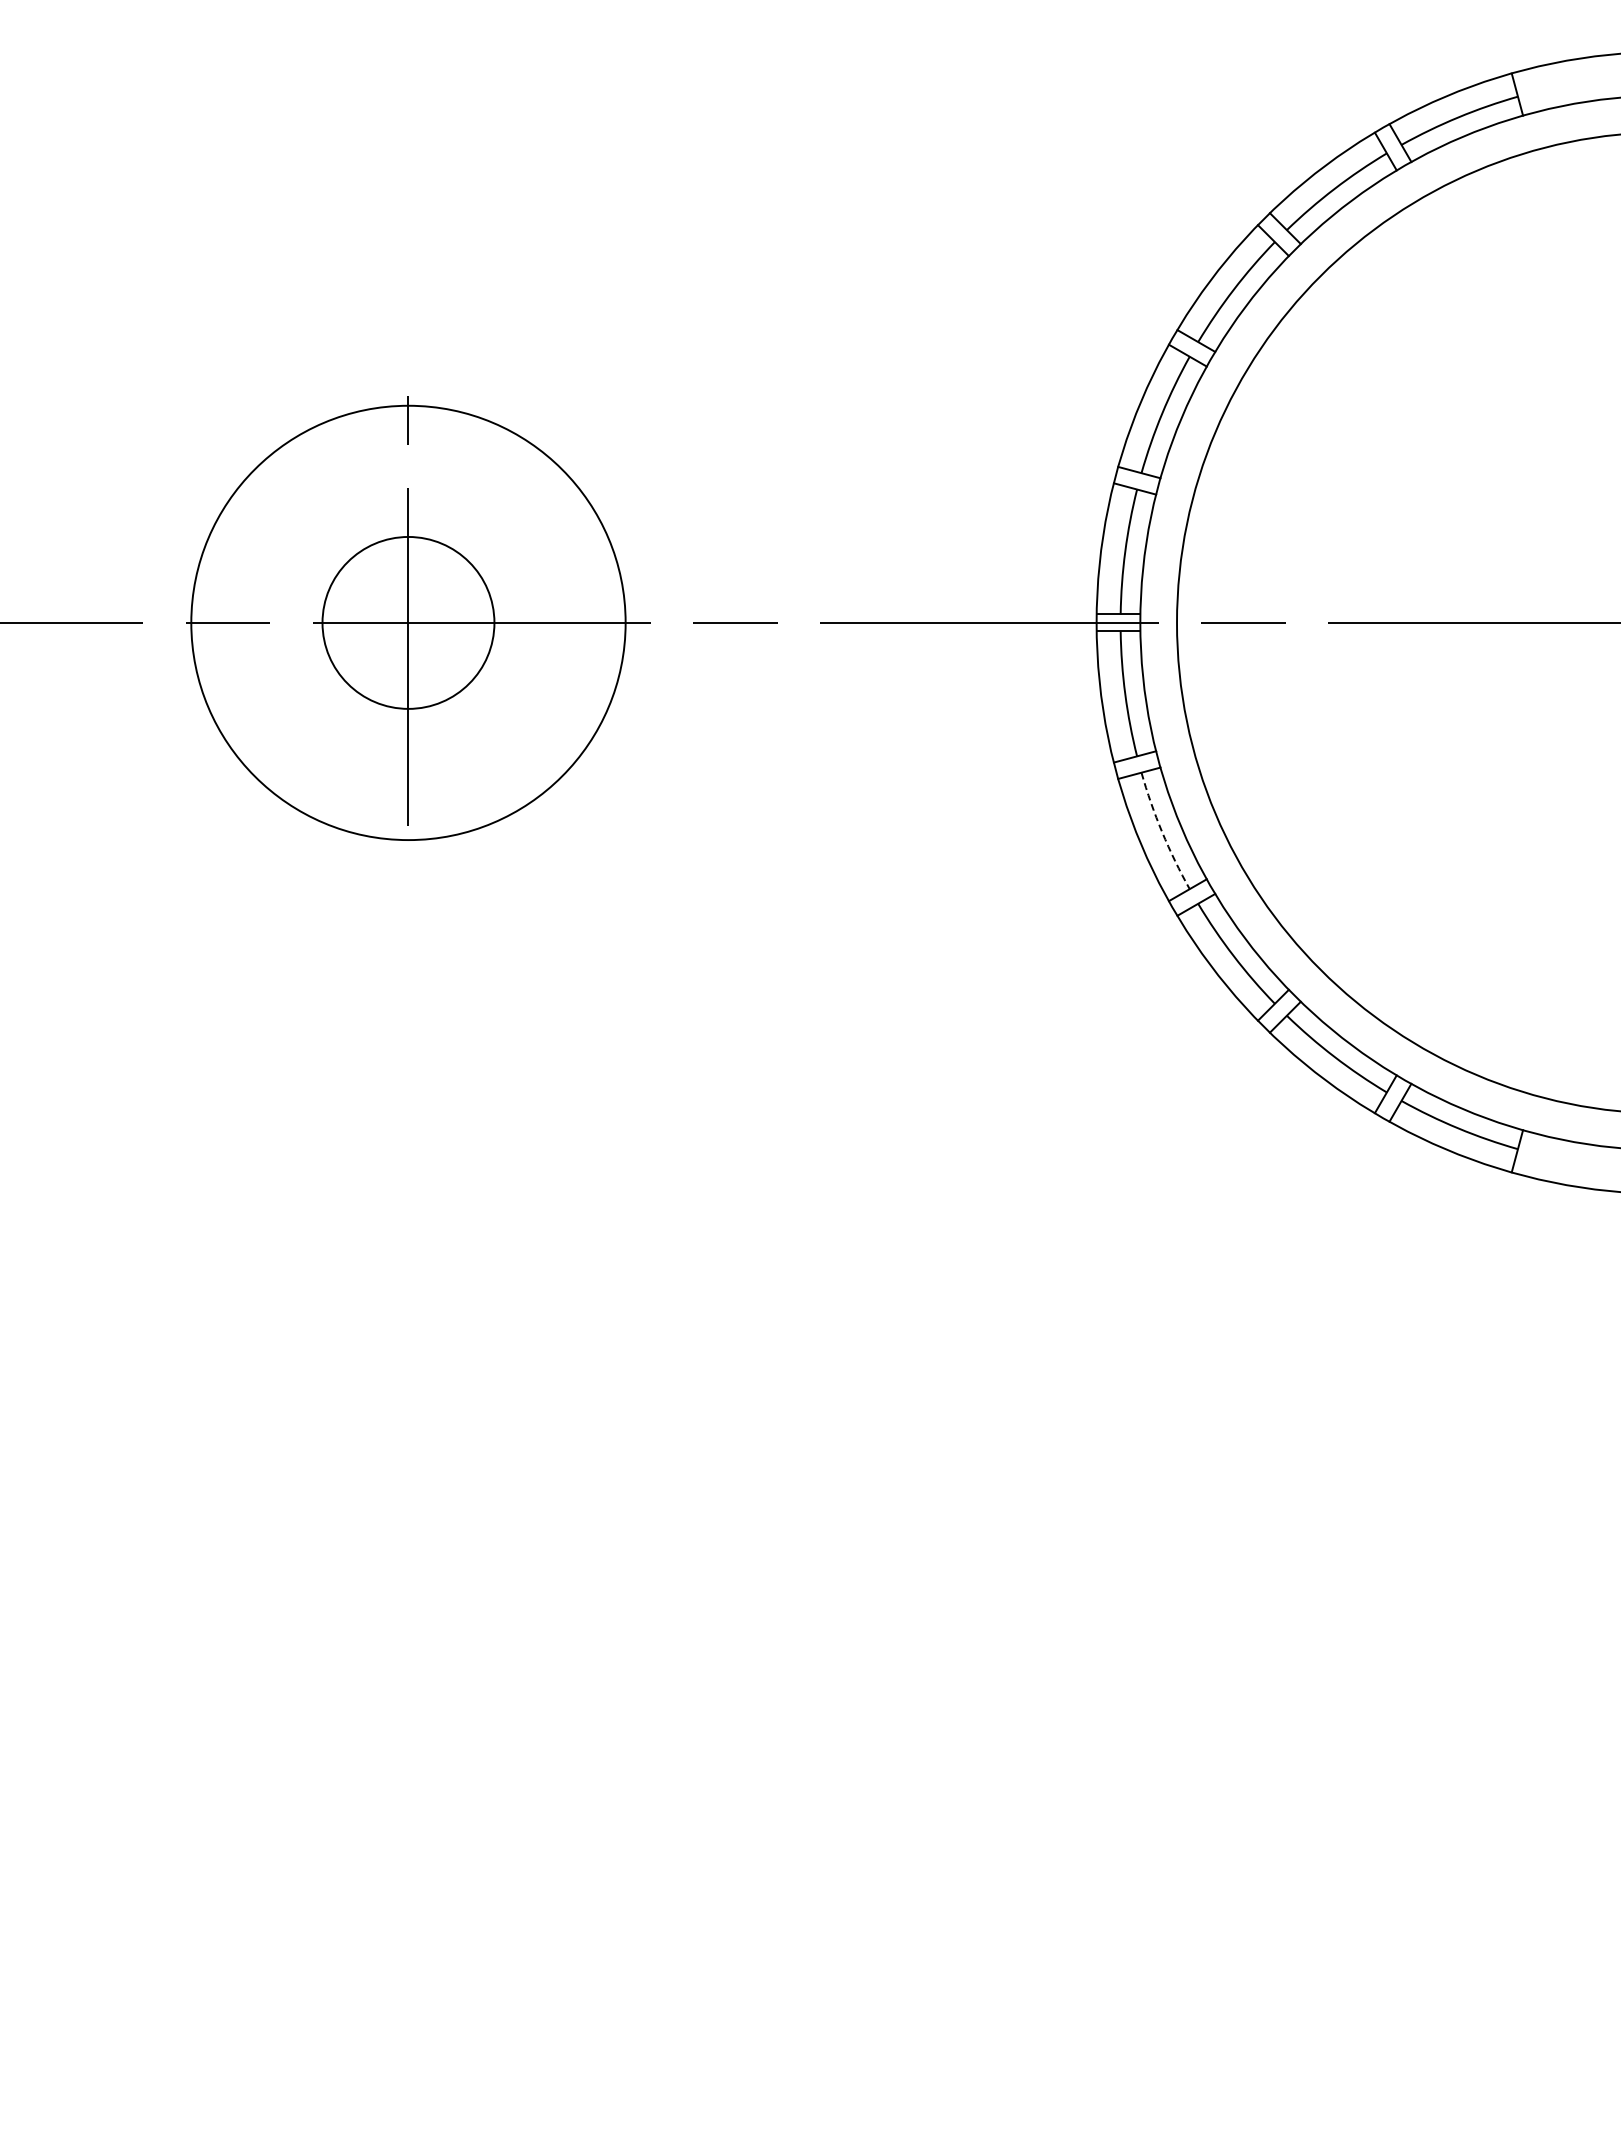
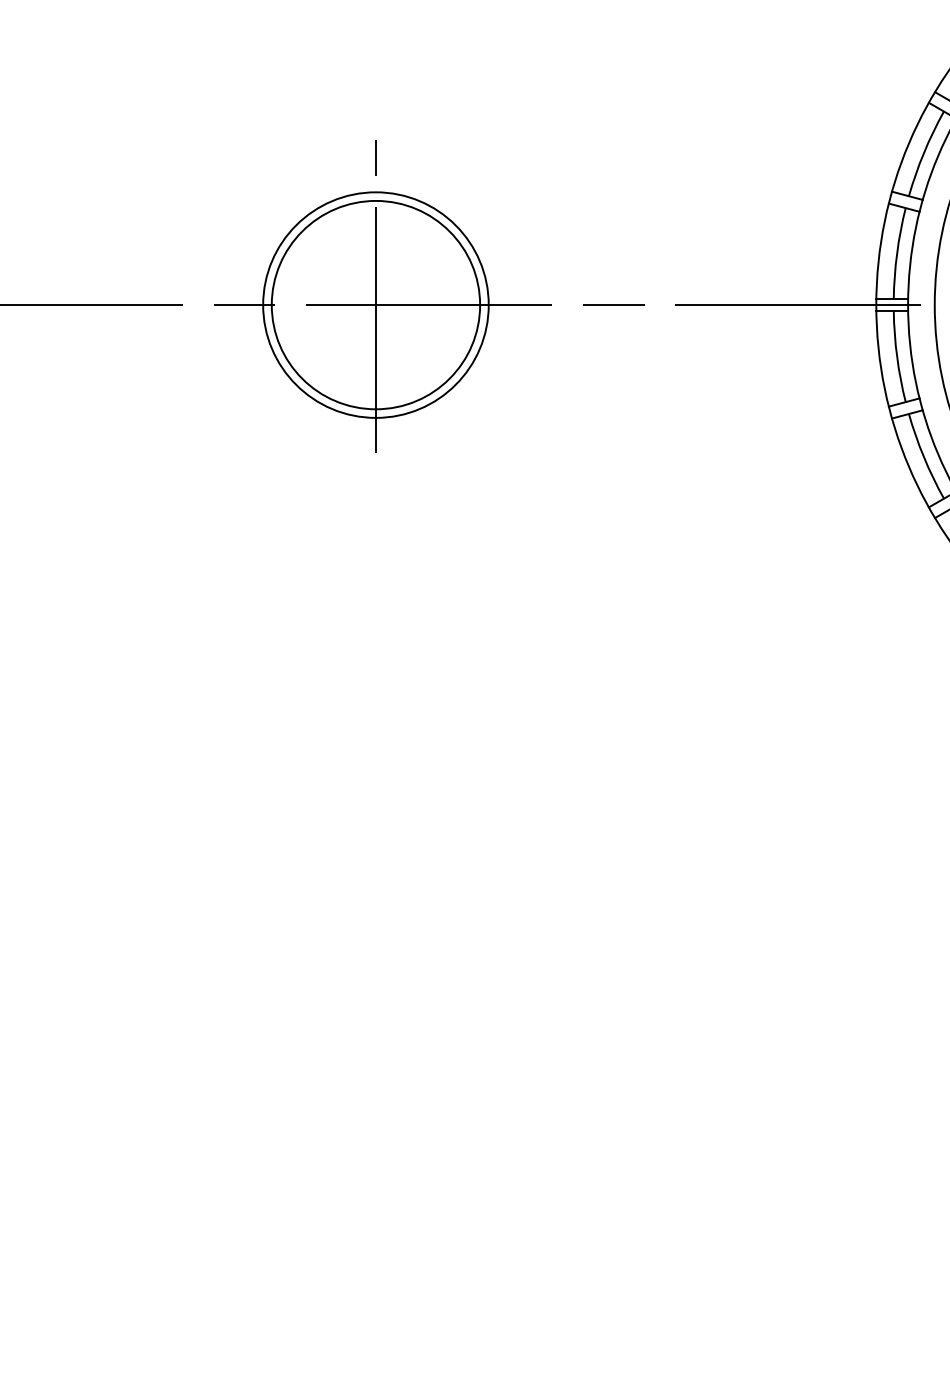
circle: (408, 622) -> (375, 304), size x0.71
circle: (408, 622) -> (375, 304), size x1.67
arc: (1162, 832) -> (924, 457), dashed -> solid

